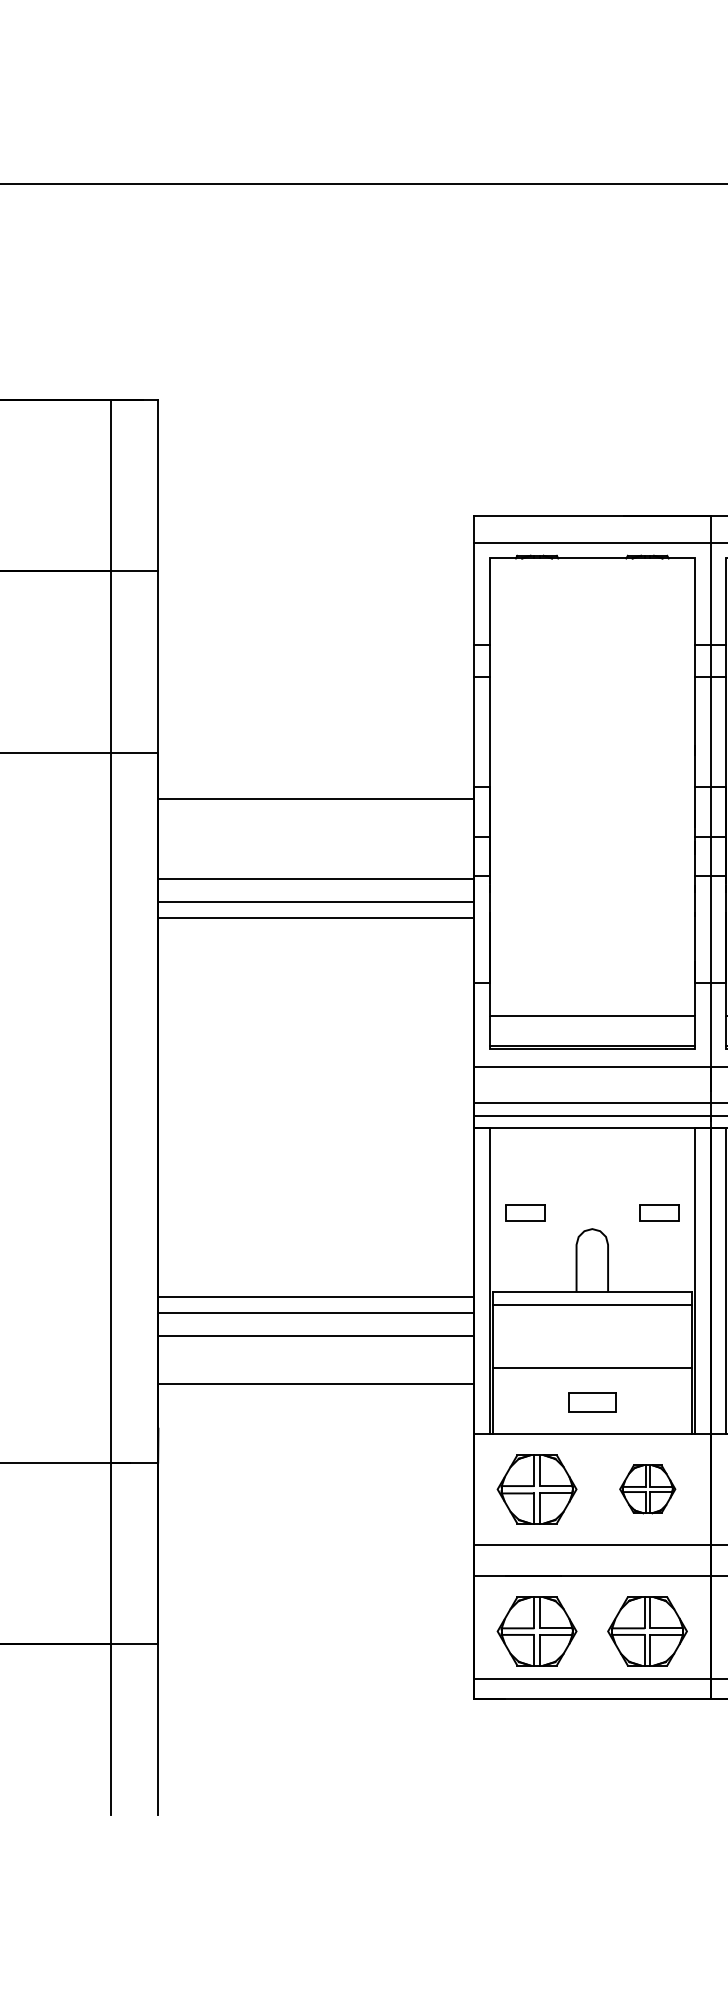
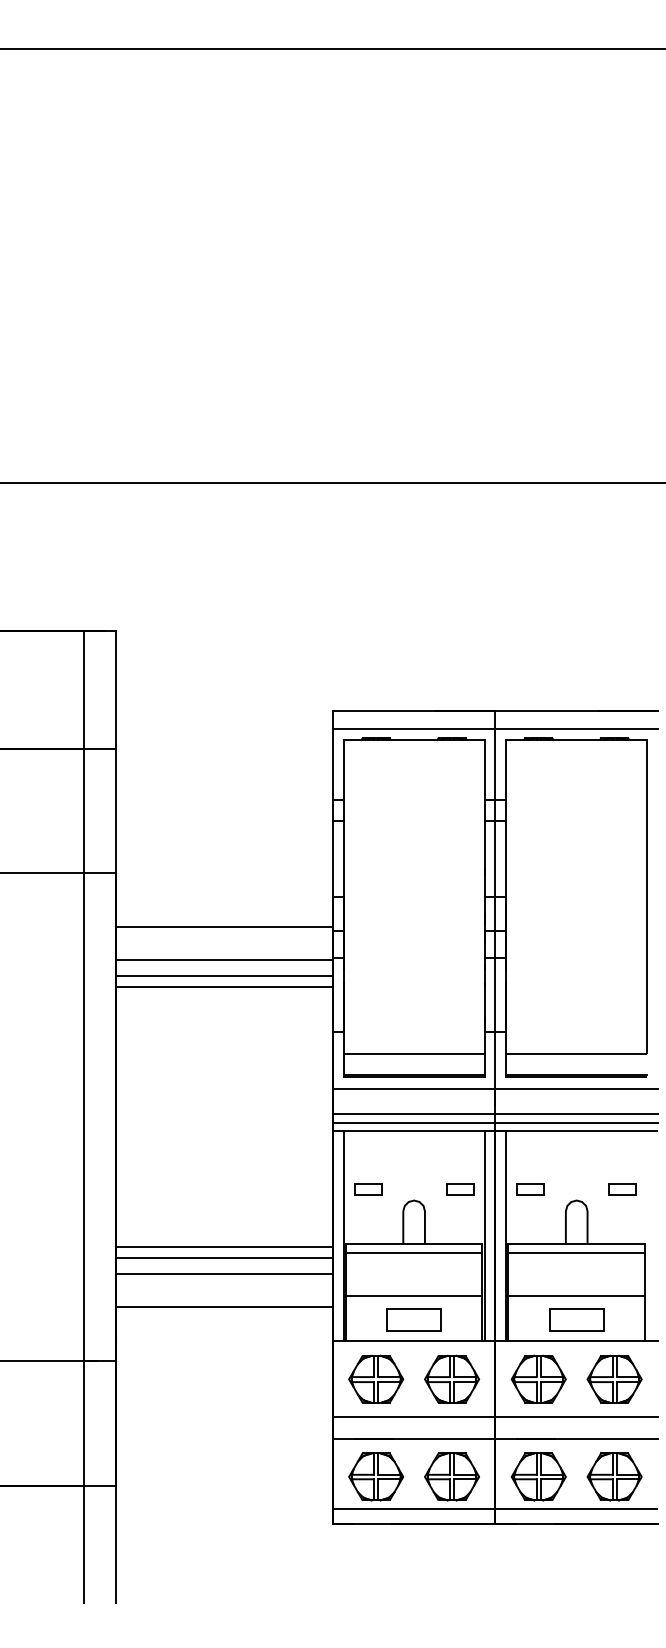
line: (316, 799) -> (224, 927), moved
part: (591, 1402) -> (413, 1319), size x1.67
part: (648, 1488) -> (452, 1378), size x1.43

